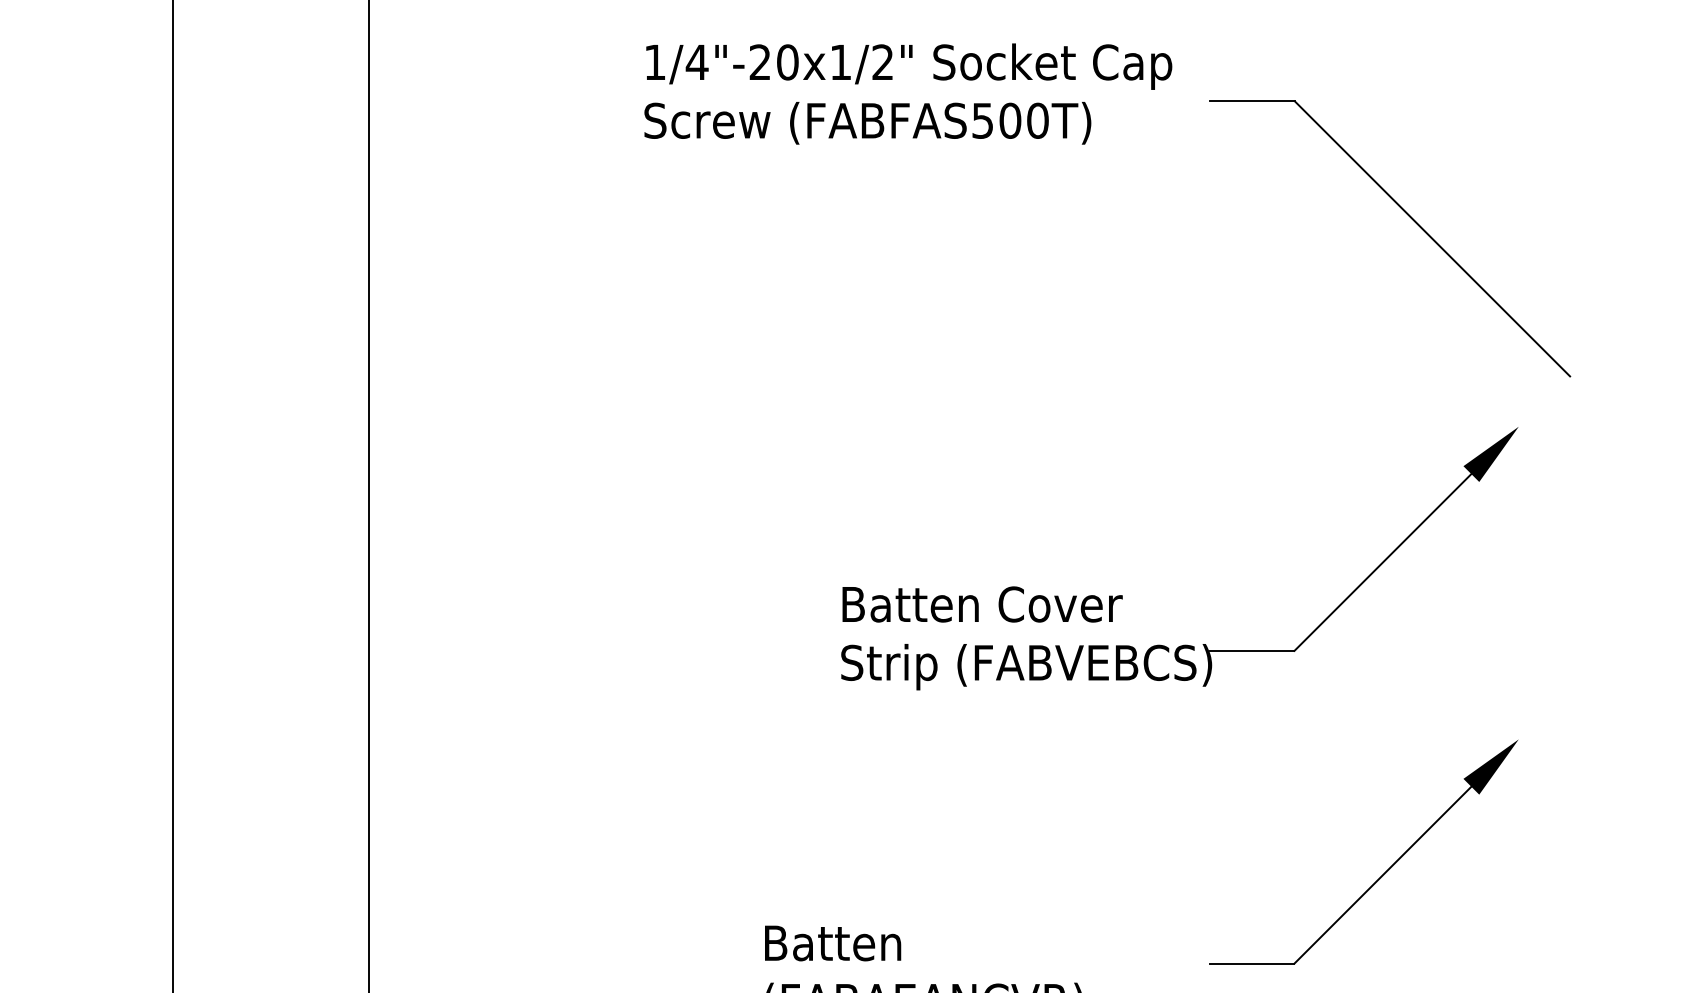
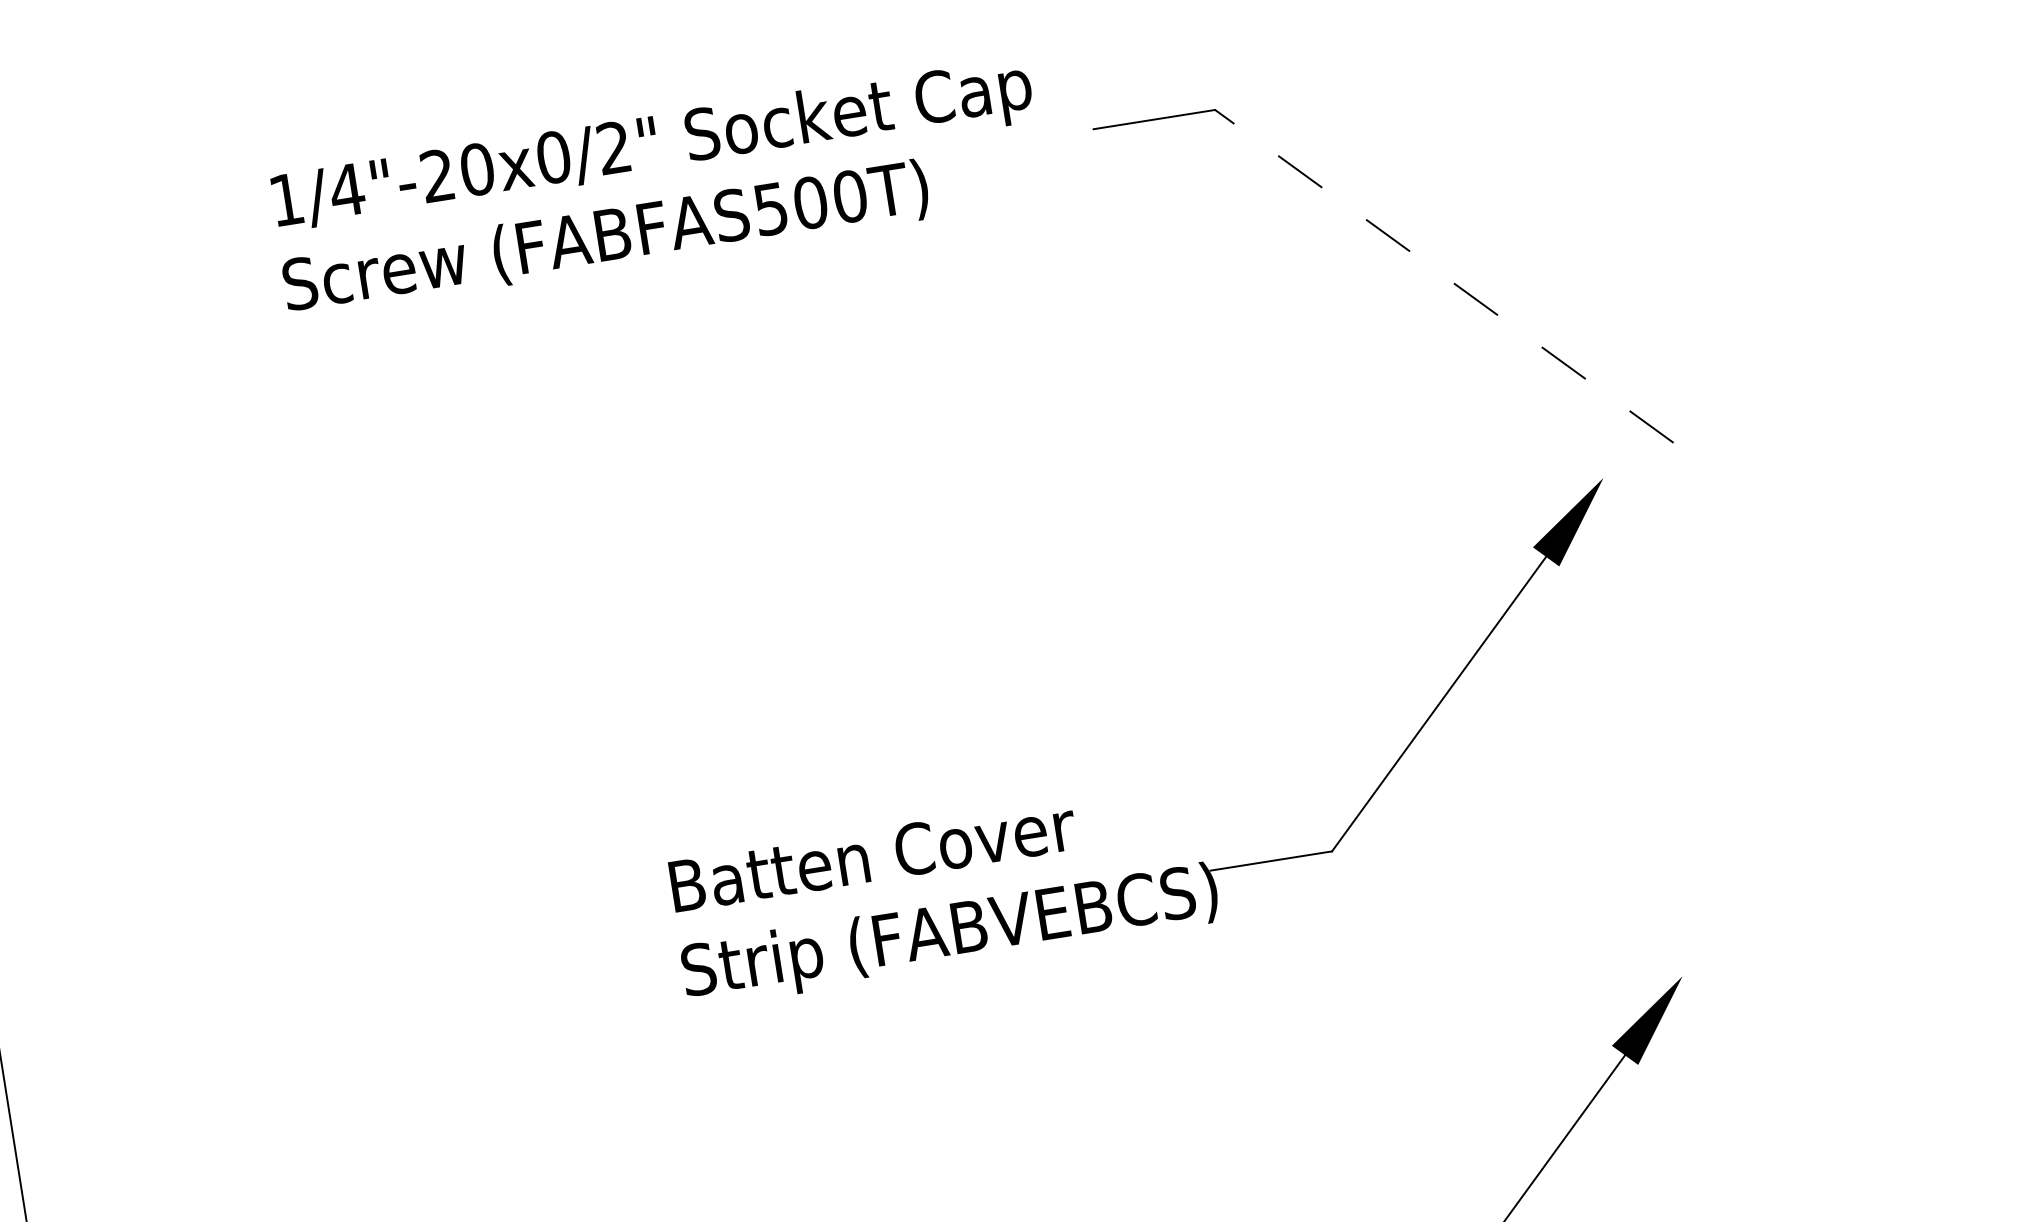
text: (840, 62) -> (553, 157), 1/4"-20x1/2" -> 1/4"-20x0/2"
line: (1432, 238) -> (1444, 275), solid -> dashed
part: (1122, 595) -> (1072, 810), moved

